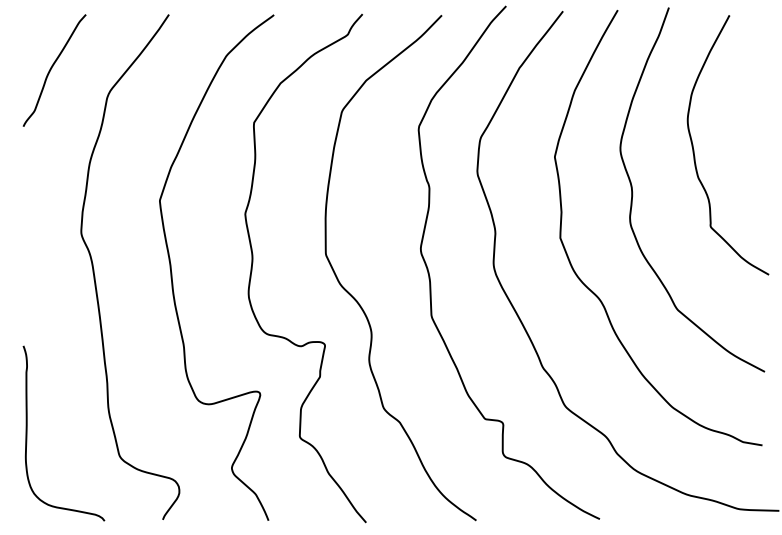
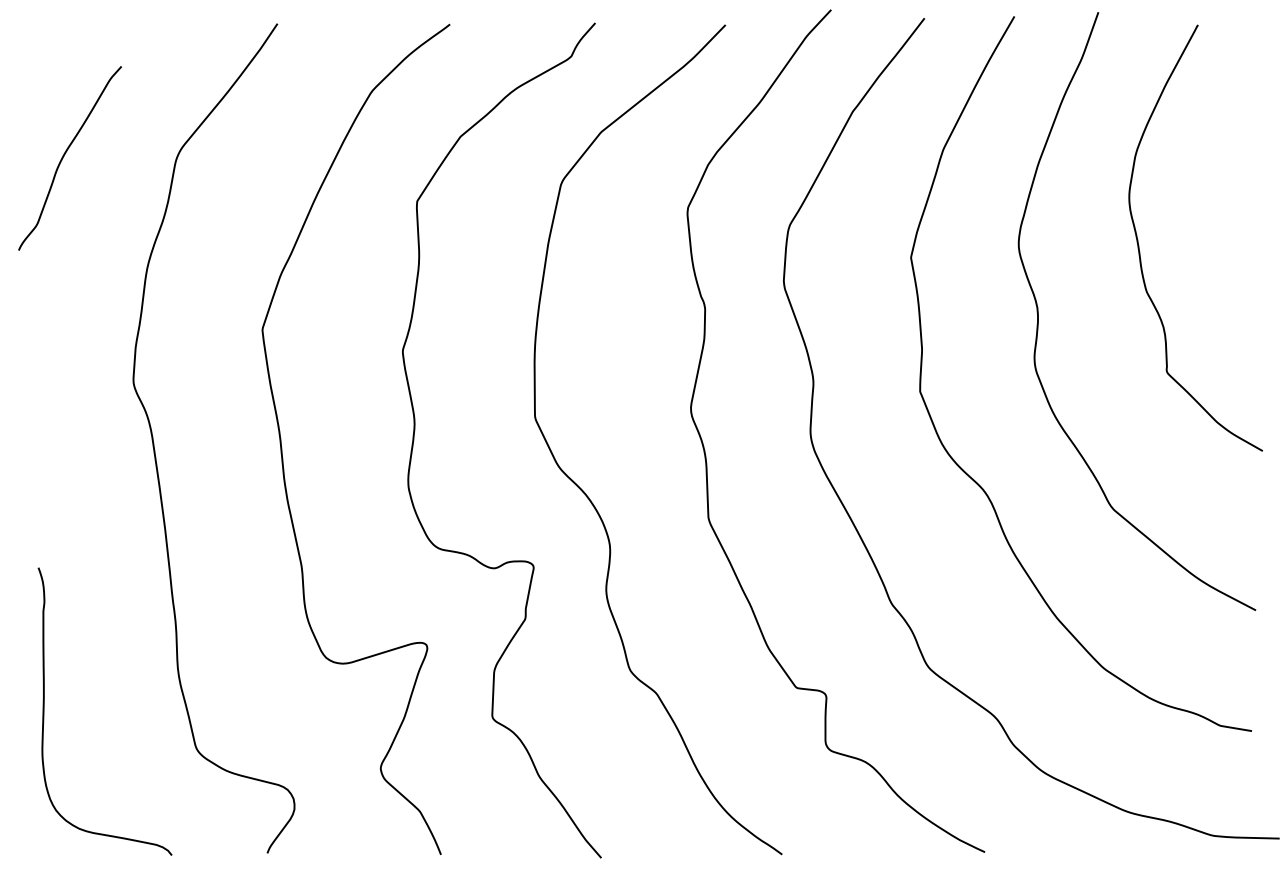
curve: (52, 68) -> (66, 154), moved

